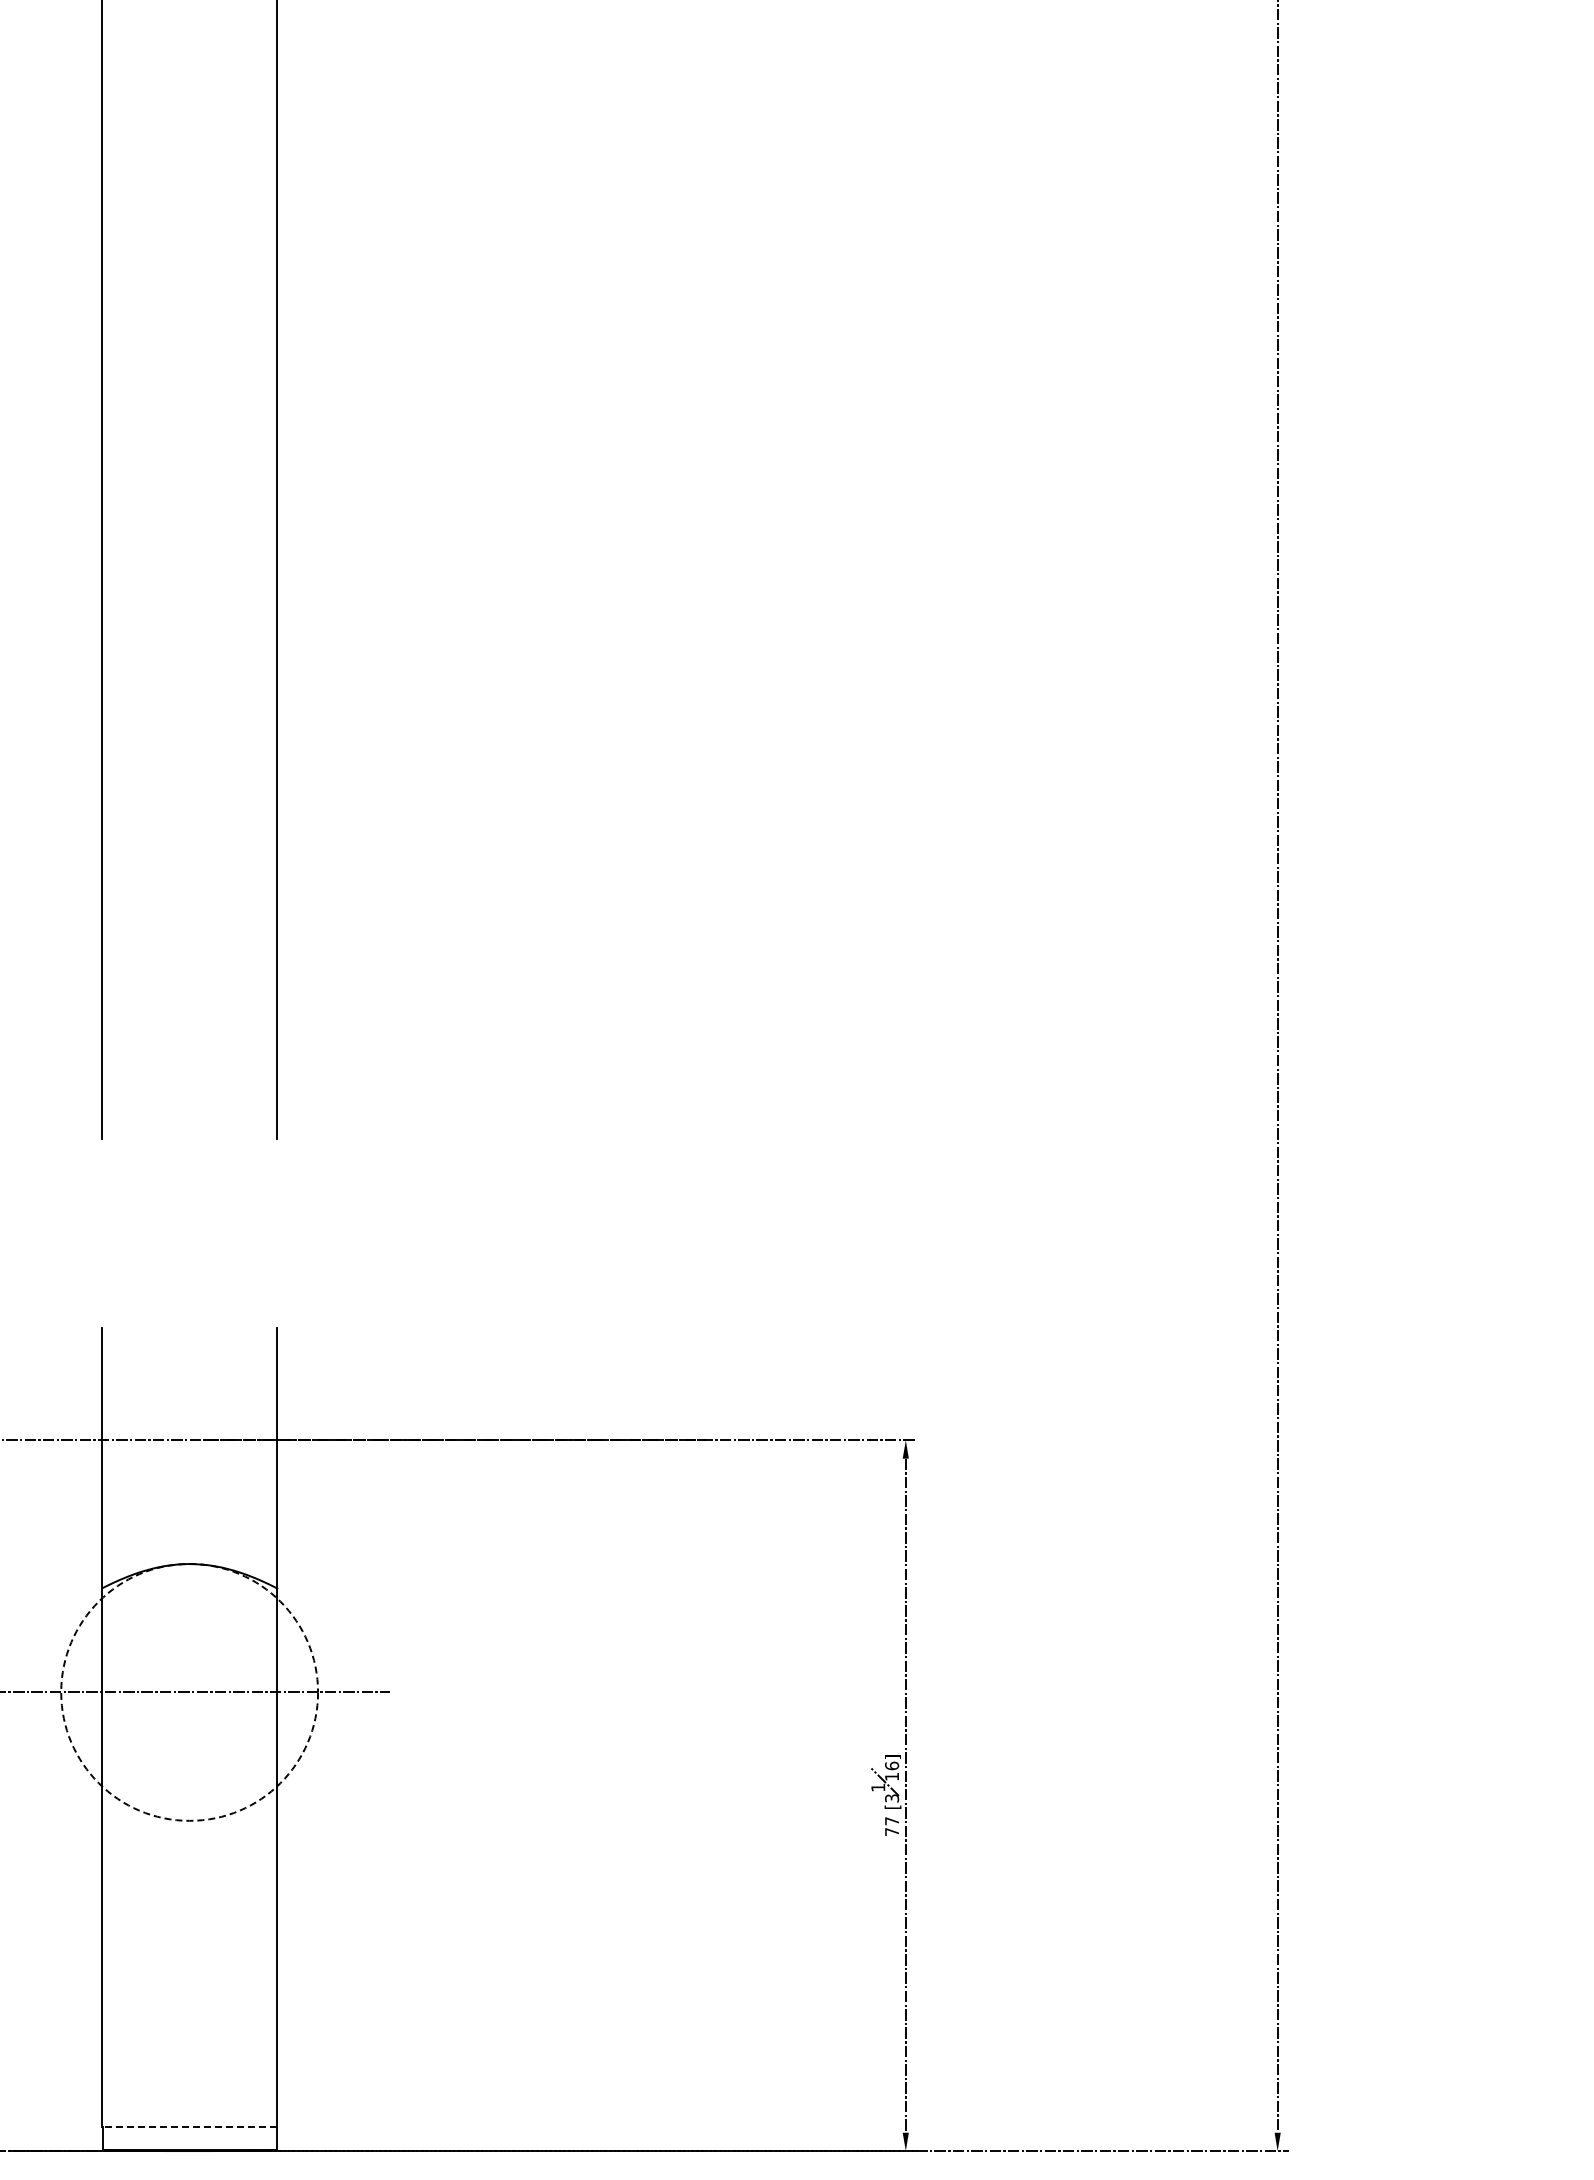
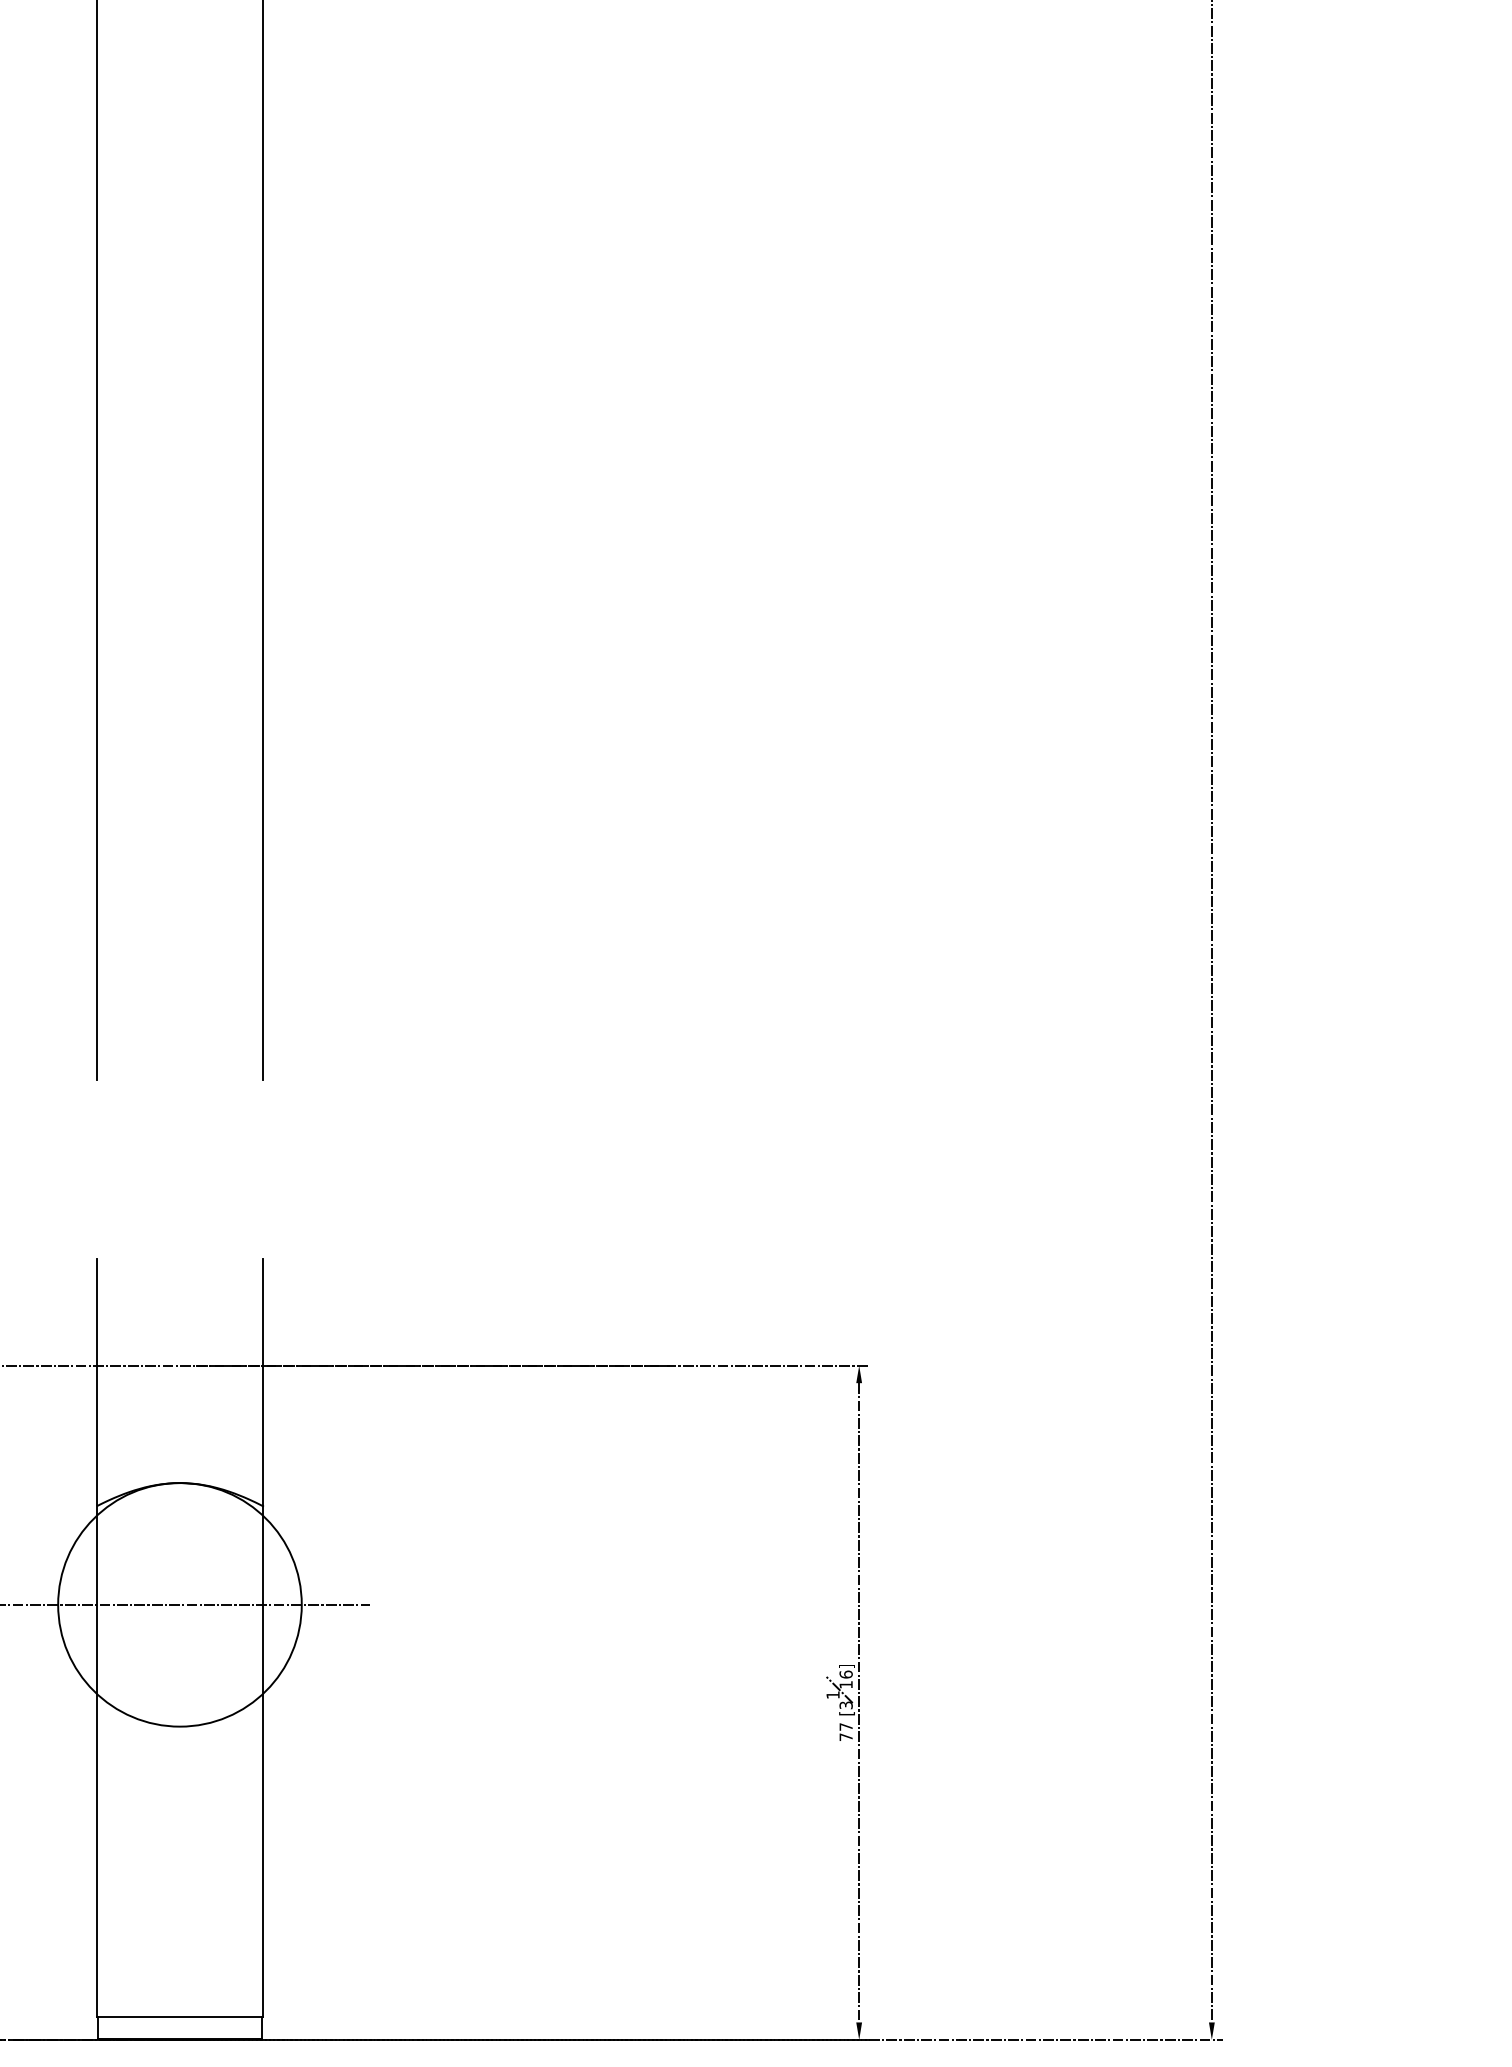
circle: (189, 1691) -> (179, 1603), dashed -> solid
line: (189, 2127) -> (179, 2017), dashed -> solid

